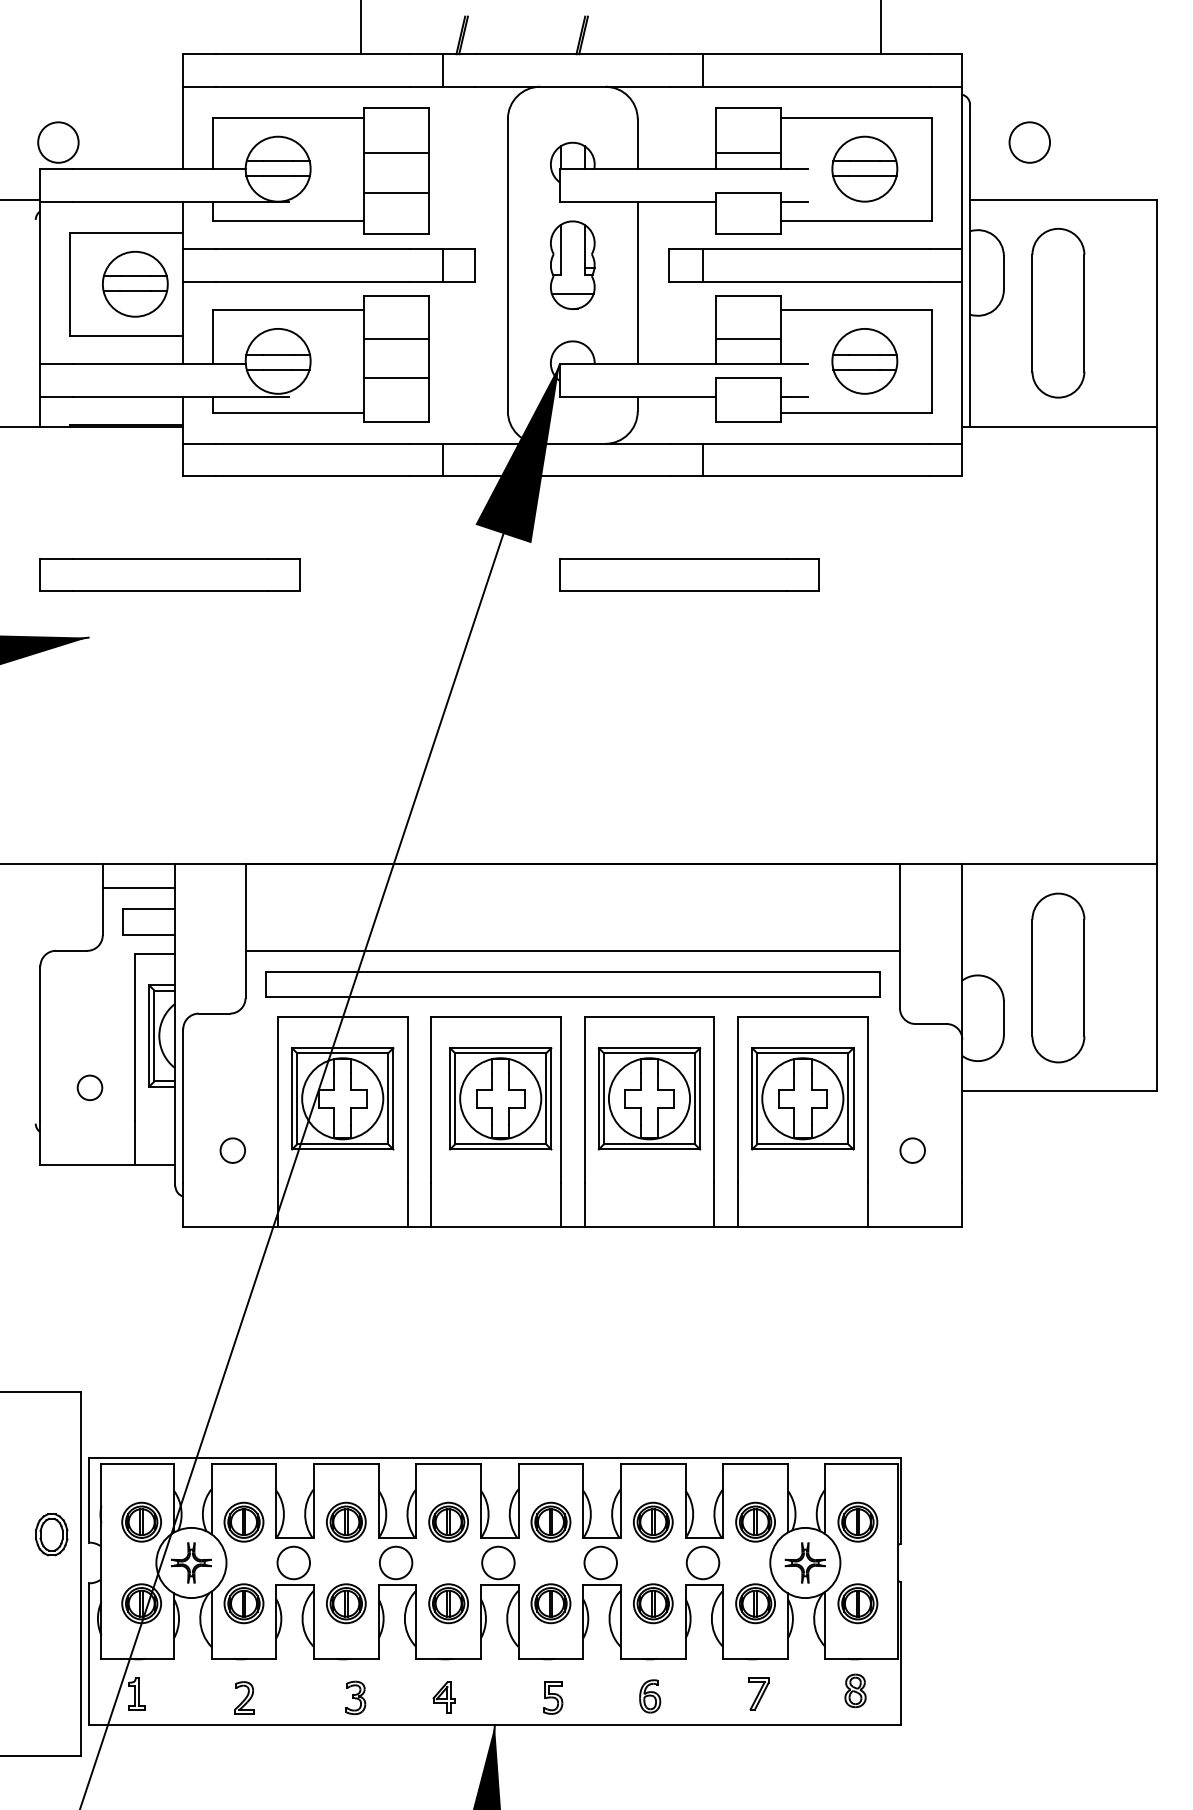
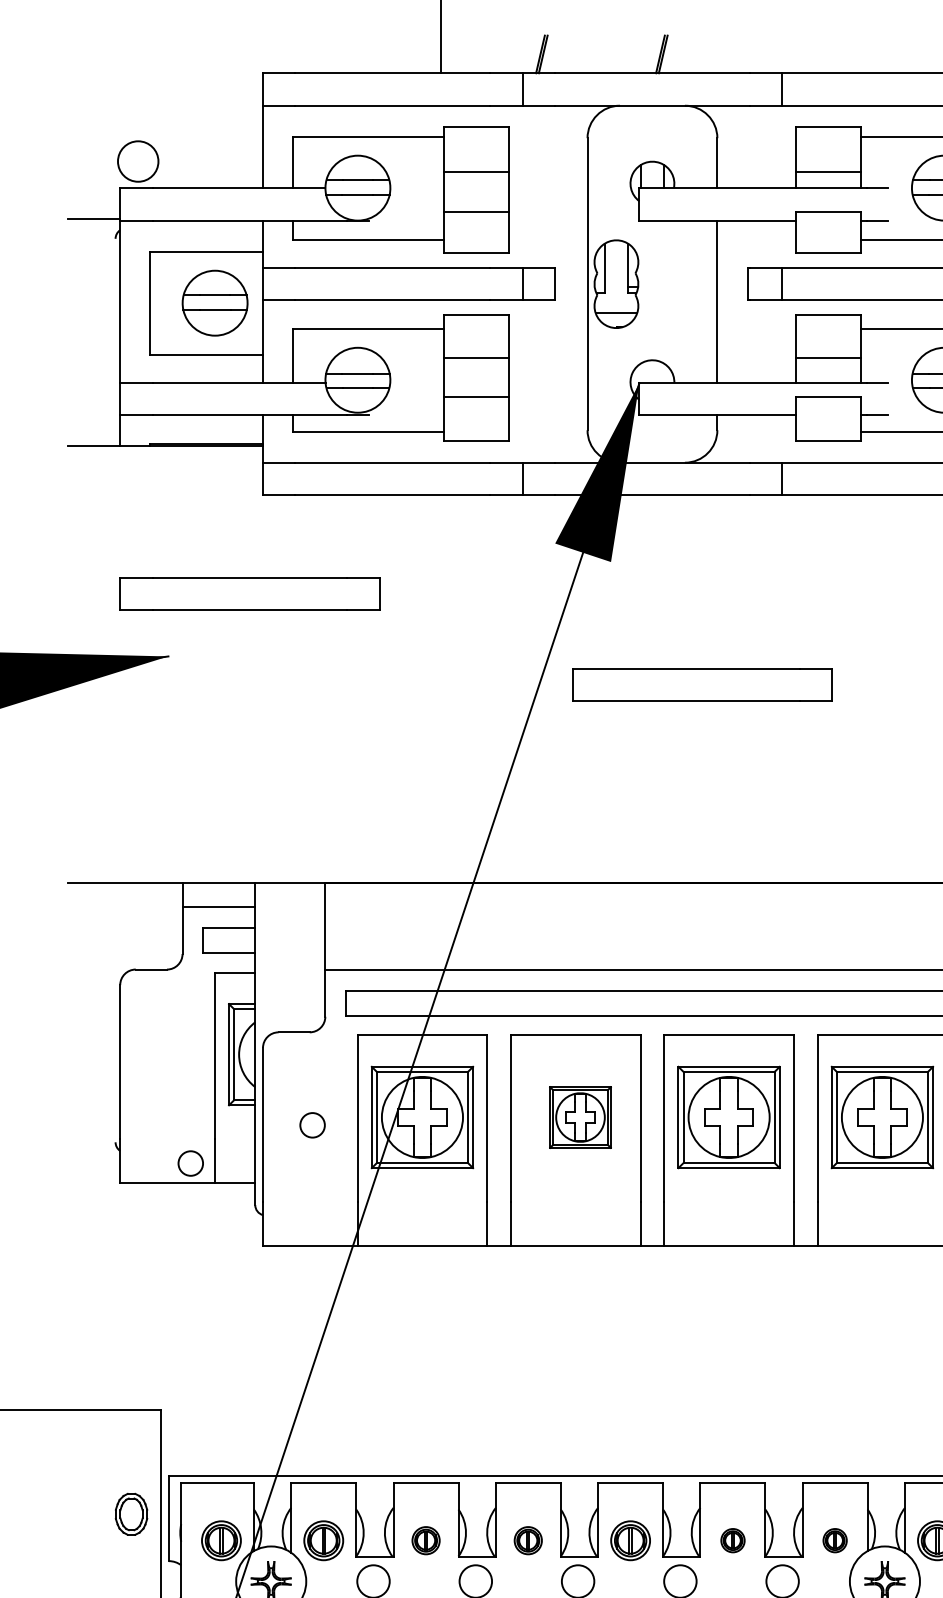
part: (572, 264) -> (616, 283), moved
part: (689, 574) -> (702, 684), moved
circle: (89, 1087) -> (190, 1163), moved
part: (500, 1098) -> (580, 1117), size x0.6
circle: (232, 1150) -> (312, 1125), moved
part: (346, 1521) -> (426, 1540), size x0.7
part: (448, 1521) -> (528, 1540), size x0.7
part: (653, 1521) -> (733, 1540), size x0.6
part: (755, 1521) -> (835, 1540), size x0.6
part: (51, 1534) -> (131, 1514), moved

